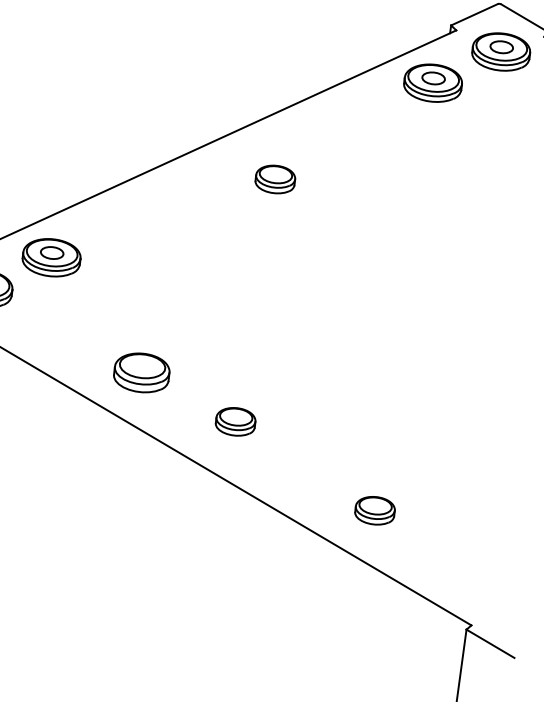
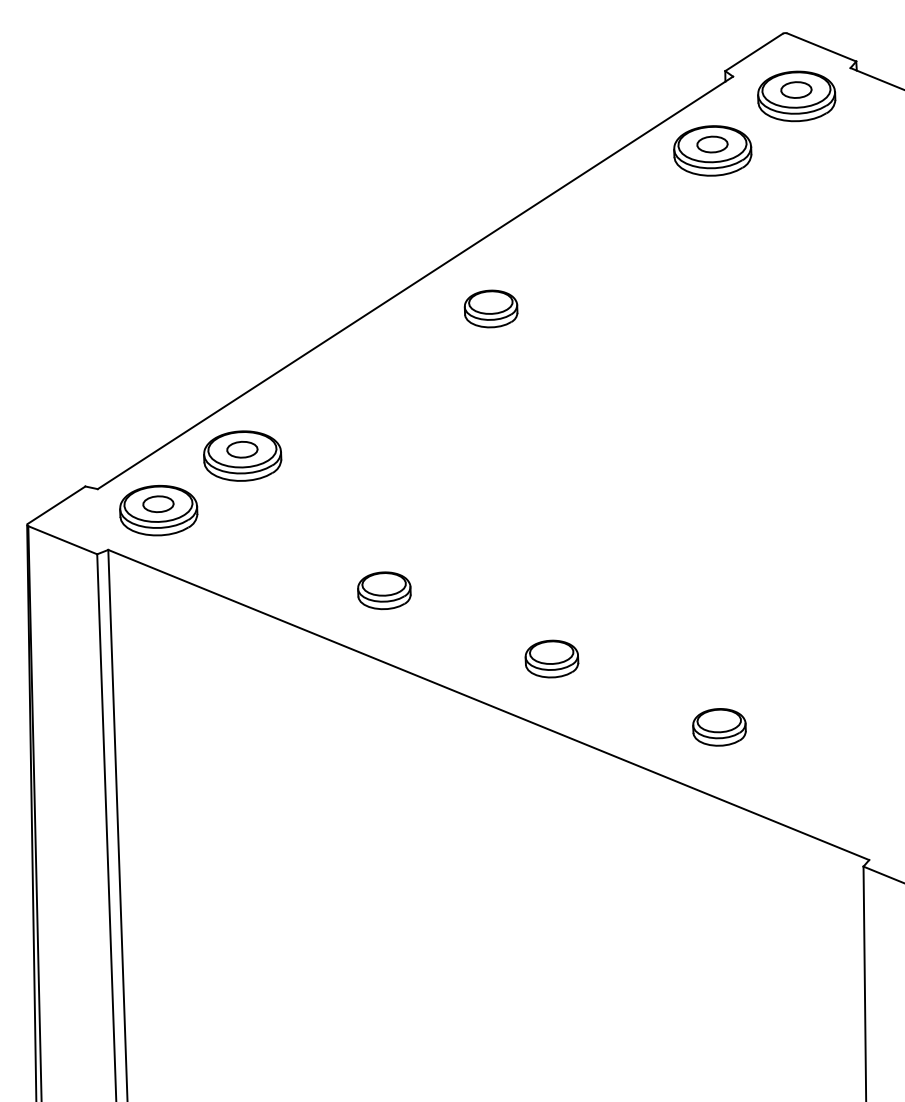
part: (275, 179) -> (490, 308), moved
part: (142, 372) -> (384, 590), size x0.71
part: (235, 421) -> (551, 658), moved

